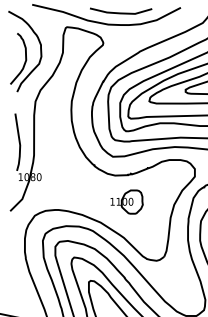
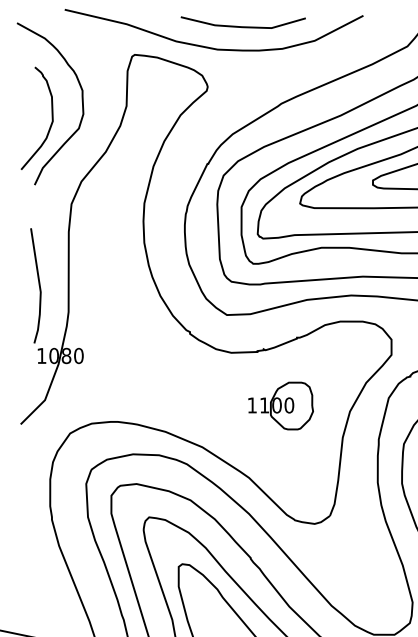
part: (126, 201) -> (280, 404), moved

